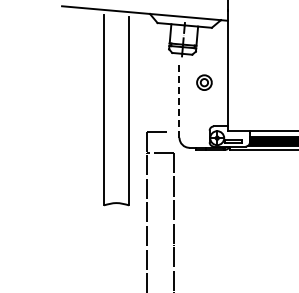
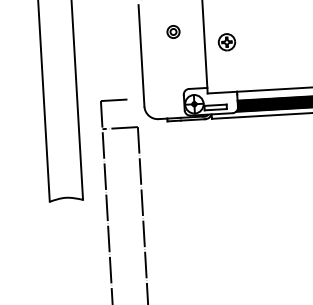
part: (204, 82) -> (173, 31), size x0.62
part: (244, 92) -> (226, 41), added
line: (179, 98) -> (141, 54), dashed -> solid

